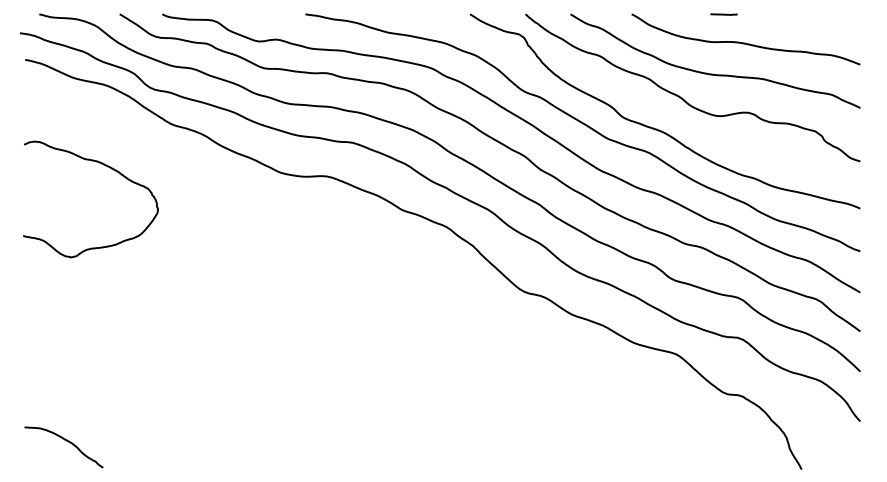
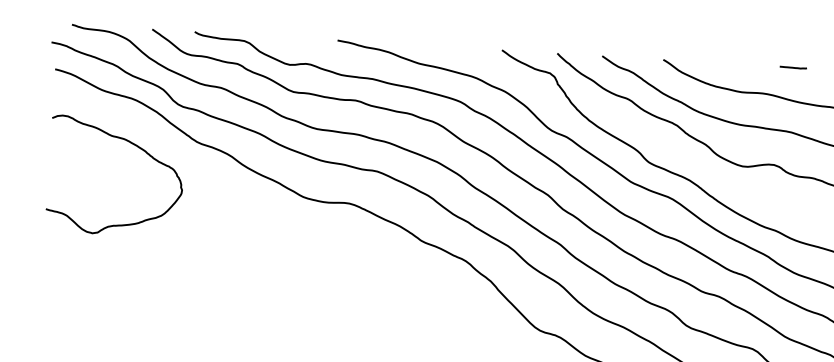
line: (723, 14) -> (792, 67), moved
curve: (107, 167) -> (134, 145), moved

